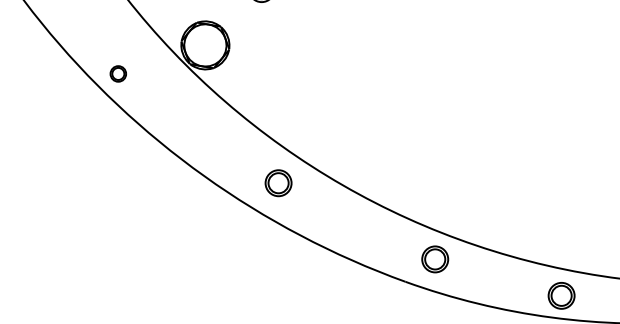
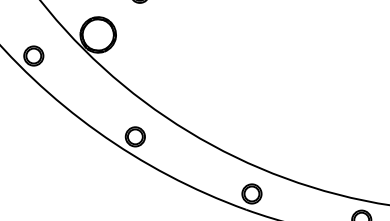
part: (118, 73) -> (33, 55), size x1.67
part: (278, 183) -> (135, 137), moved
part: (435, 259) -> (252, 194), moved

